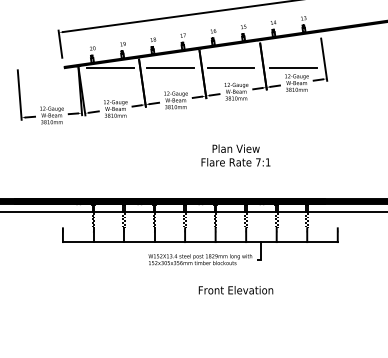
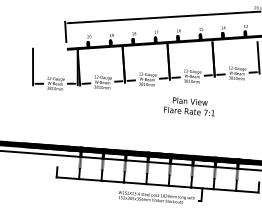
line: (110, 68) -> (101, 52), removed
line: (170, 68) -> (145, 55), removed
line: (230, 68) -> (189, 59), removed
line: (293, 68) -> (235, 62), removed
text: (235, 155) -> (189, 106), moved

